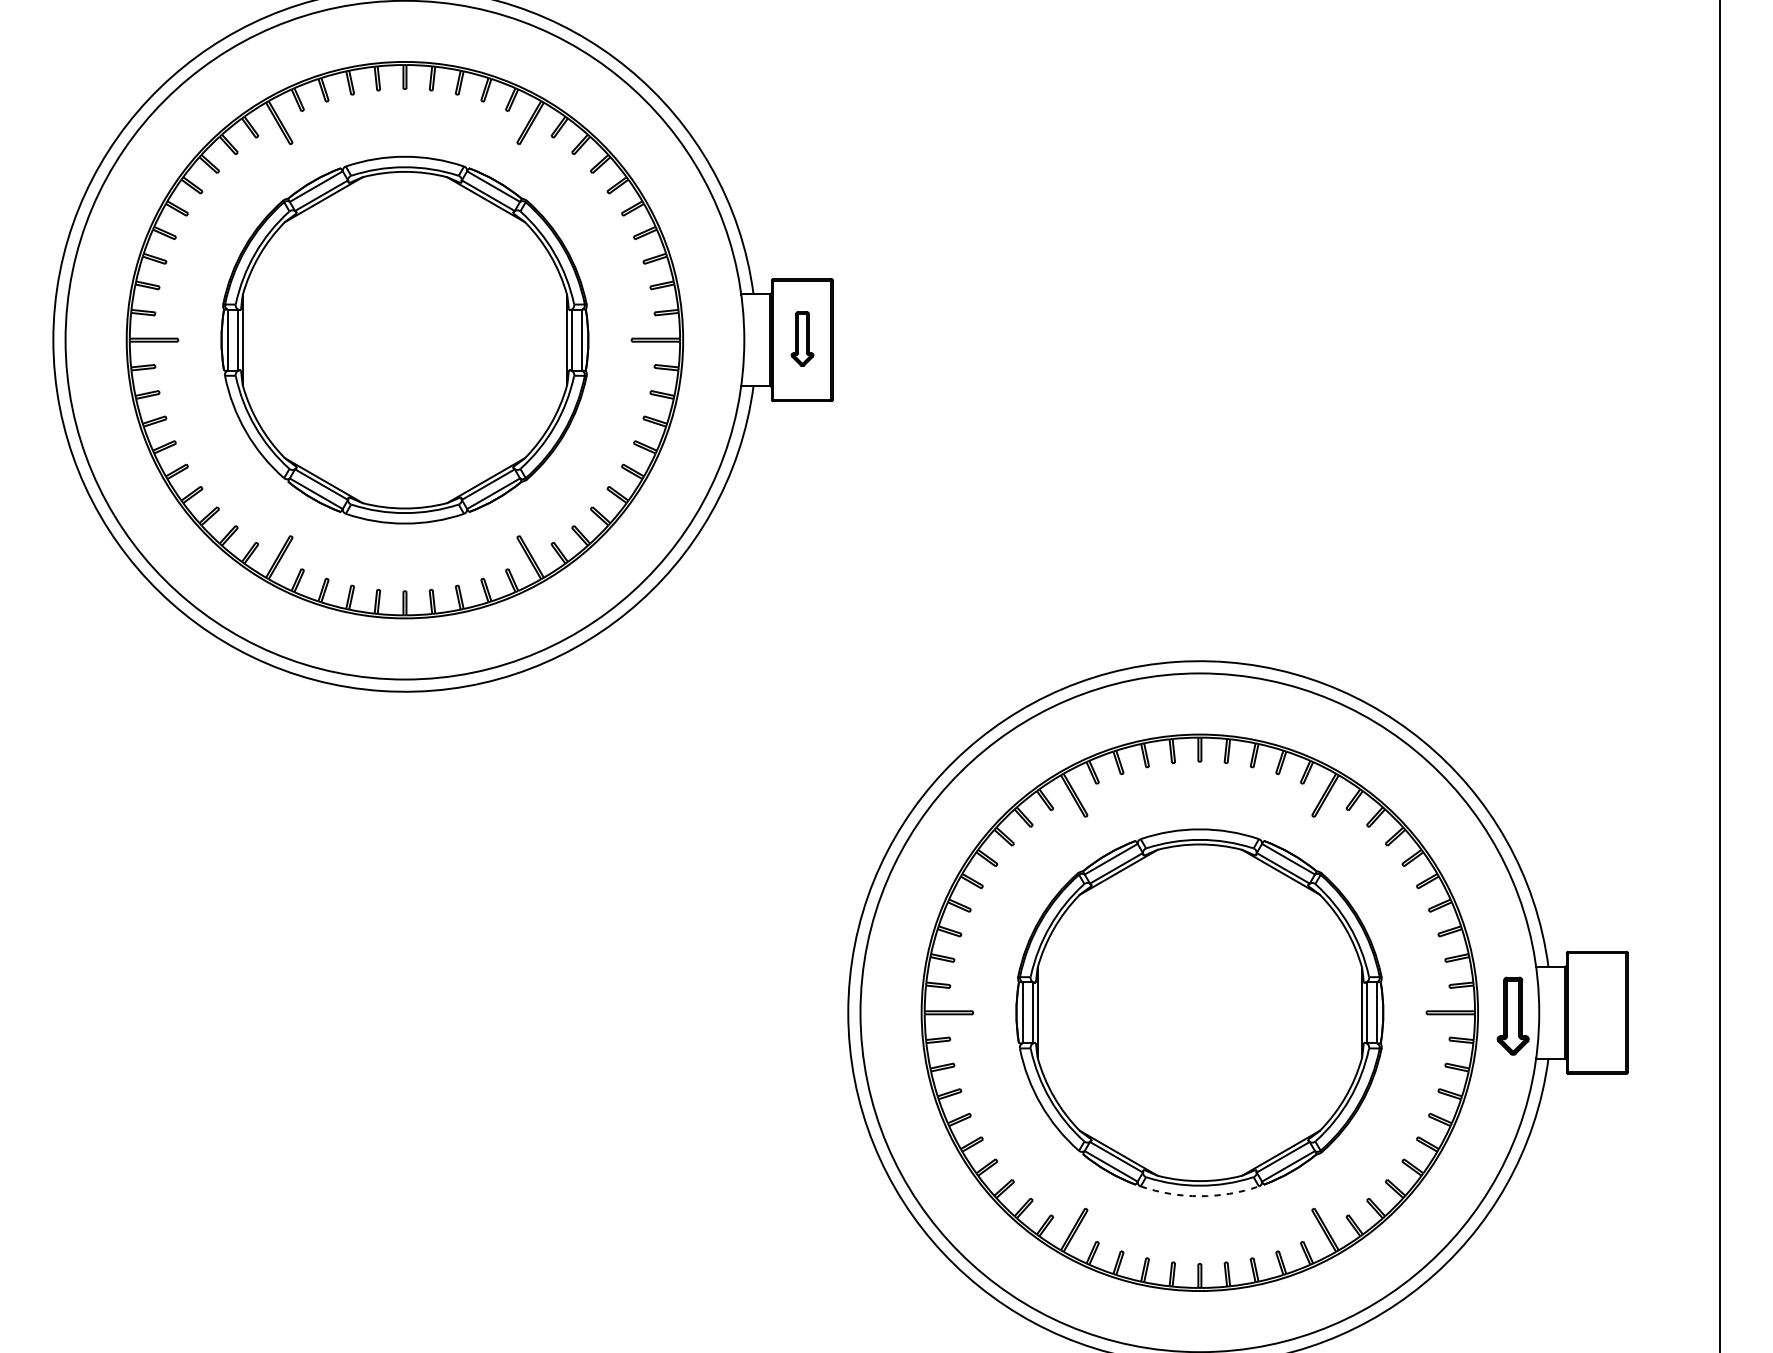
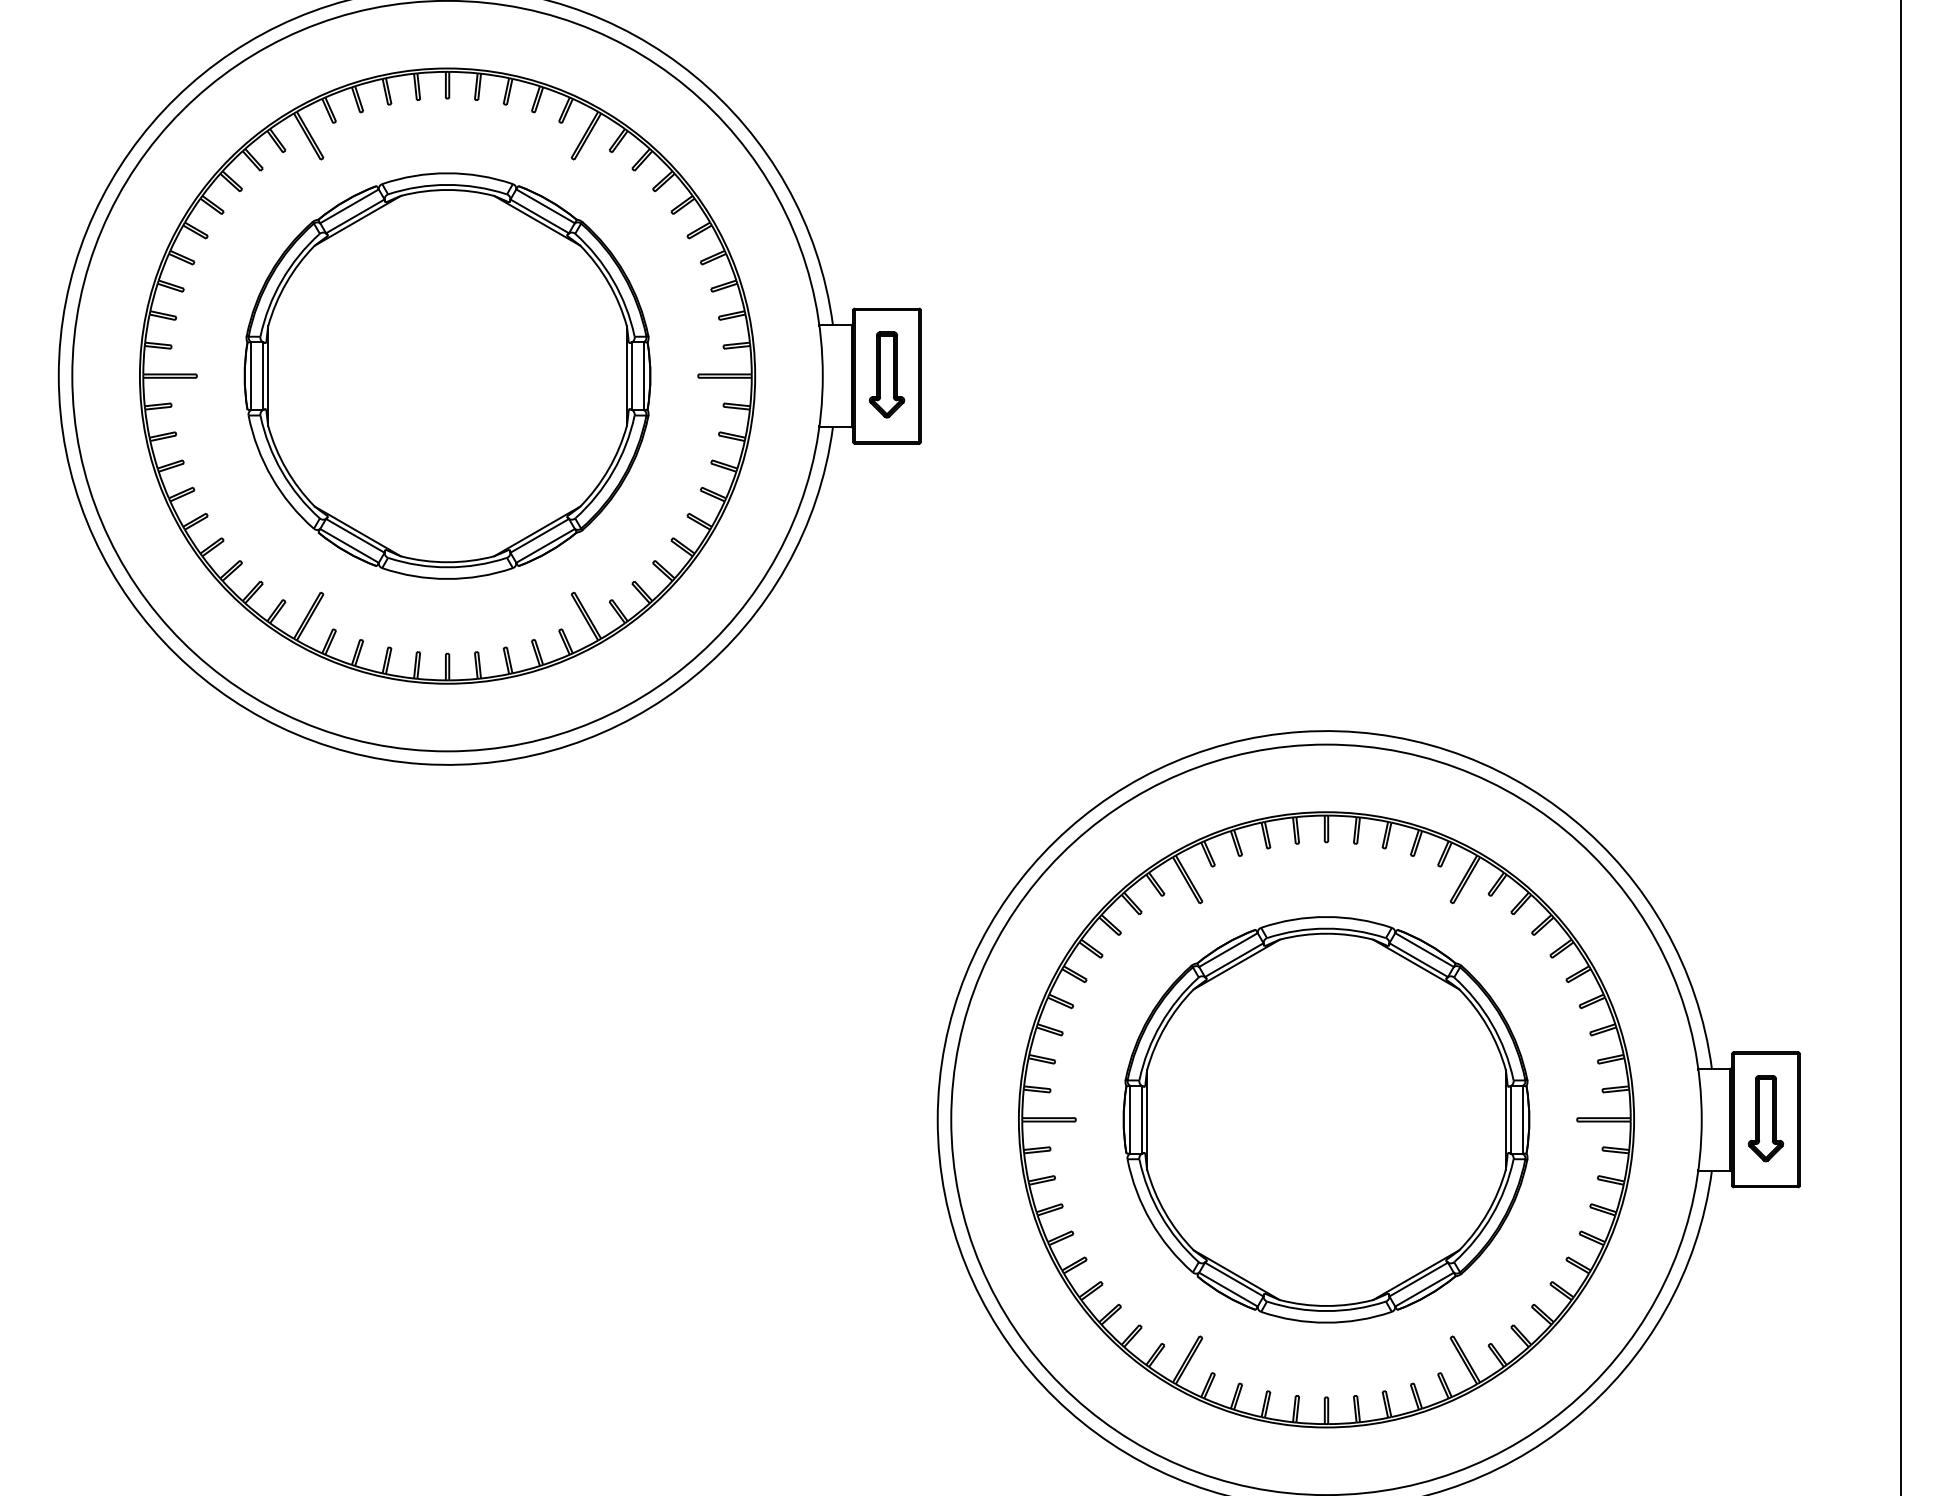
part: (802, 338) -> (887, 374), size x1.43
part: (1512, 1016) -> (1765, 1118), moved
arc: (1199, 1196) -> (1326, 1322), dashed -> solid

